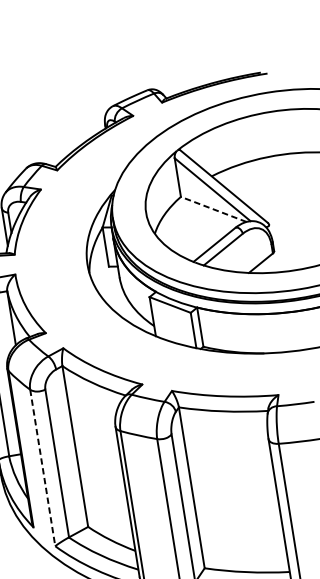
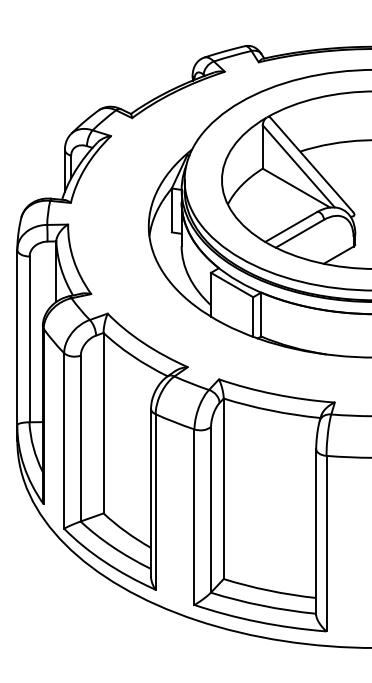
line: (213, 209) -> (296, 188), dashed -> solid
line: (42, 467) -> (64, 440), dashed -> solid

